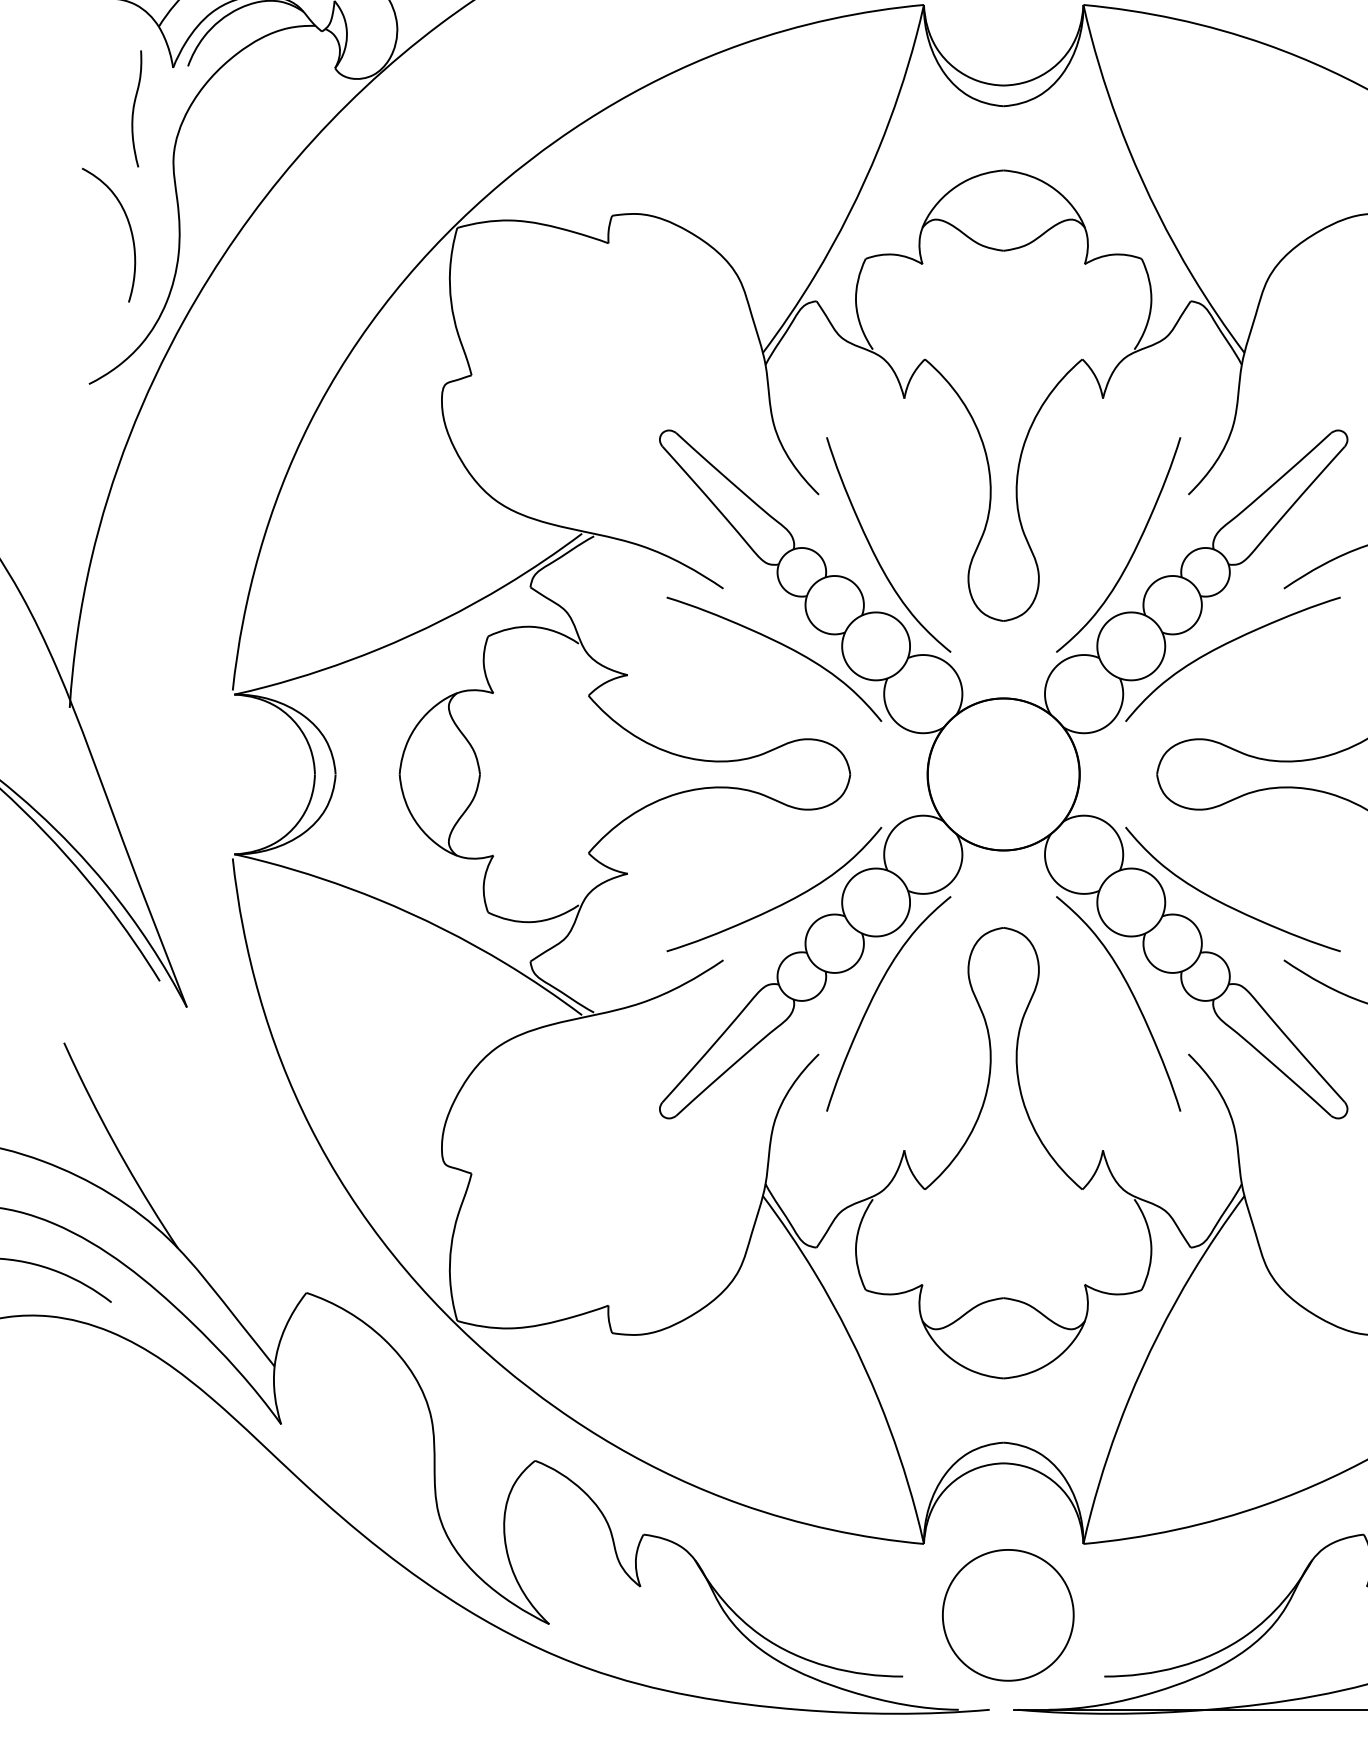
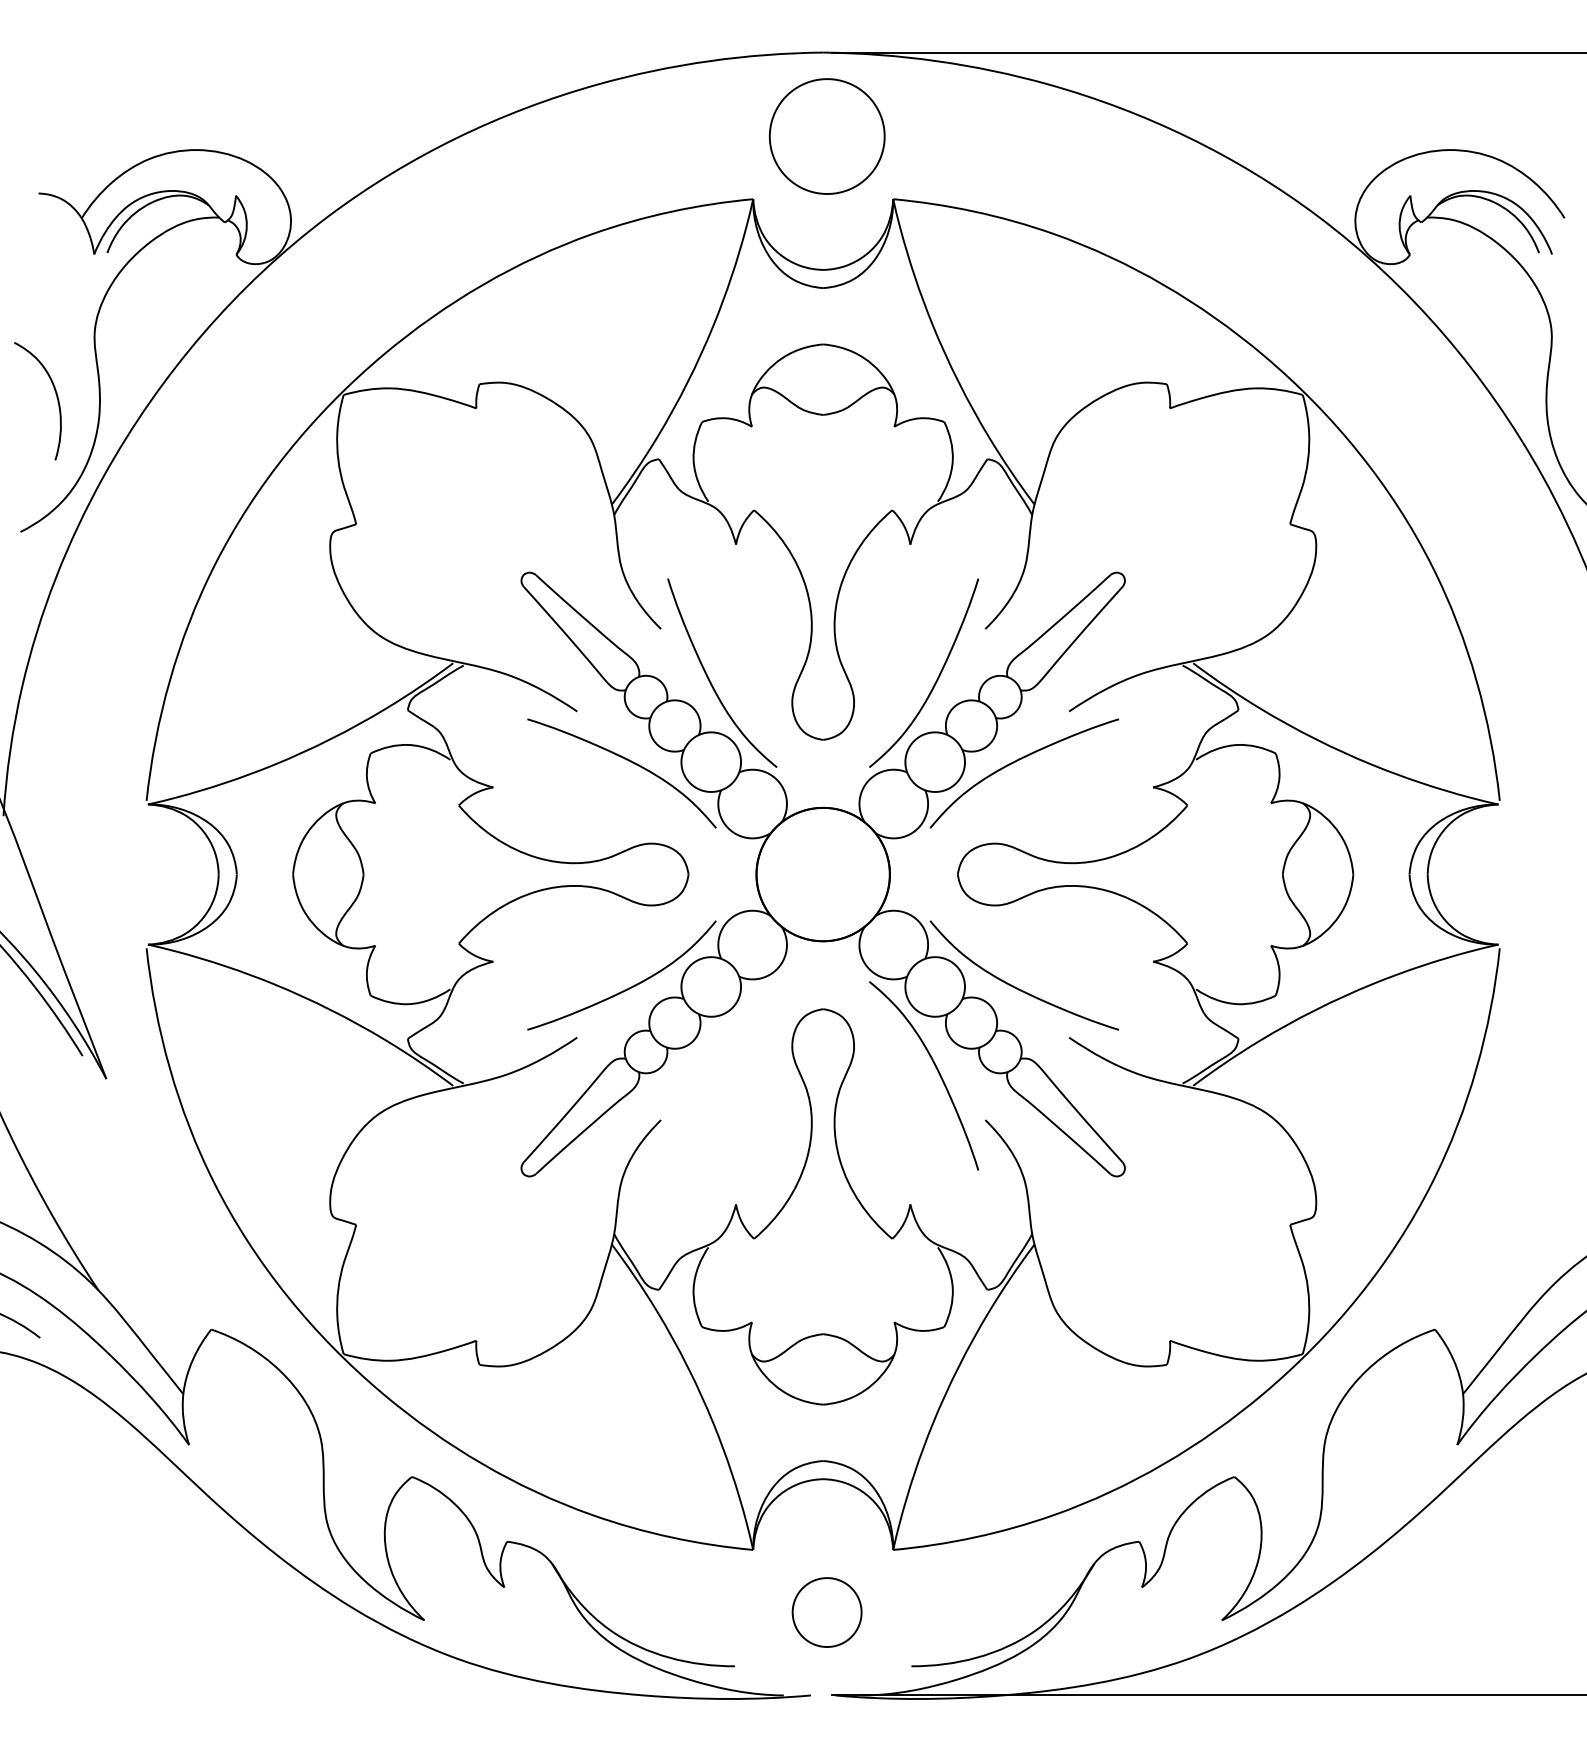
curve: (134, 108) -> (60, 290), removed
curve: (875, 995) -> (710, 1068), removed
part: (1007, 1615) -> (826, 1612), size x0.6

